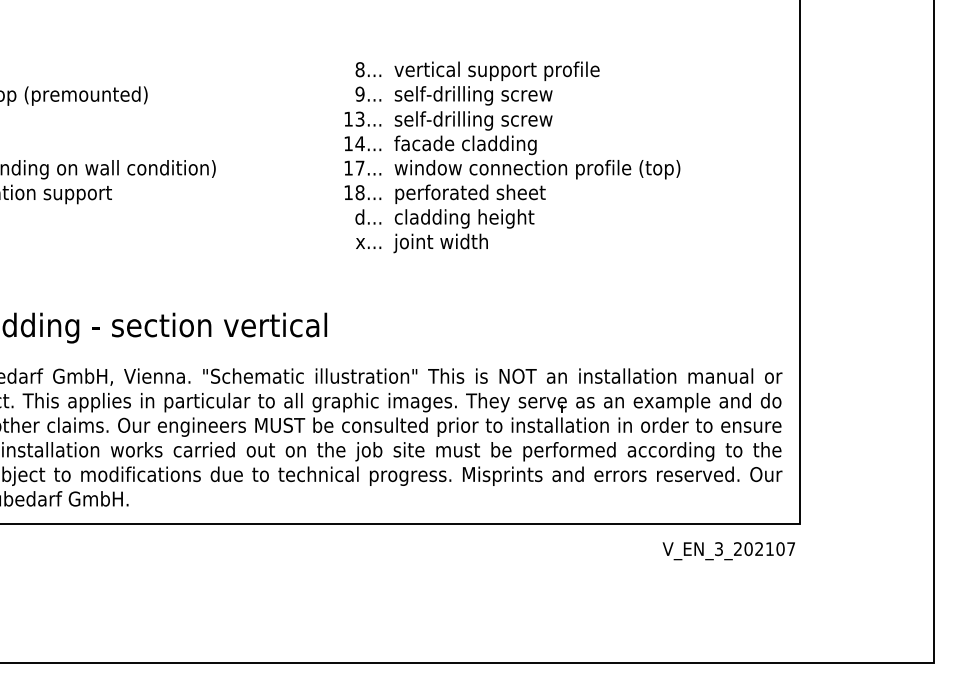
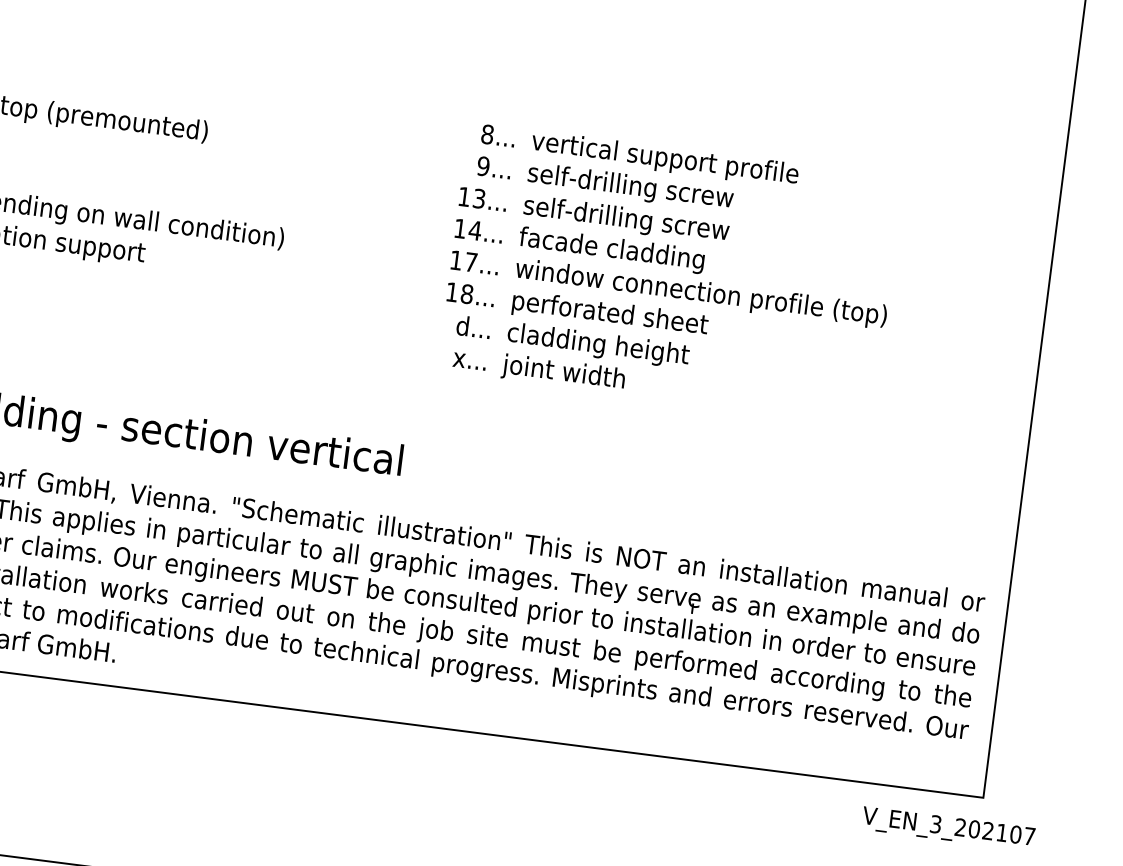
text: (728, 551) -> (947, 829), moved

